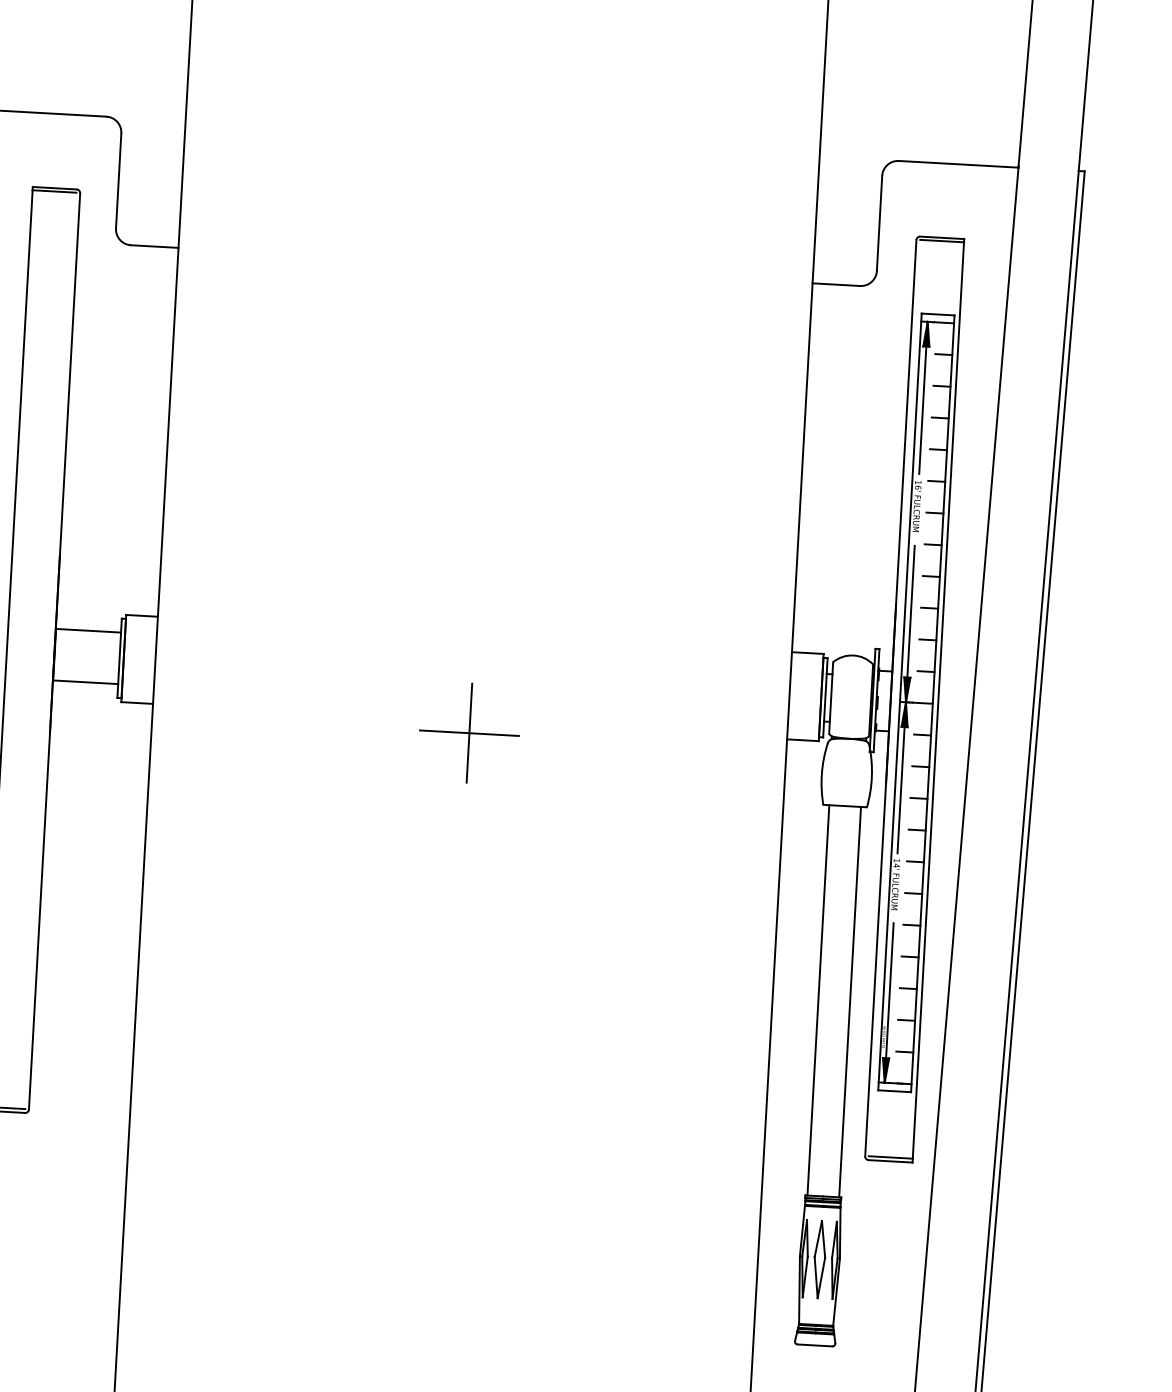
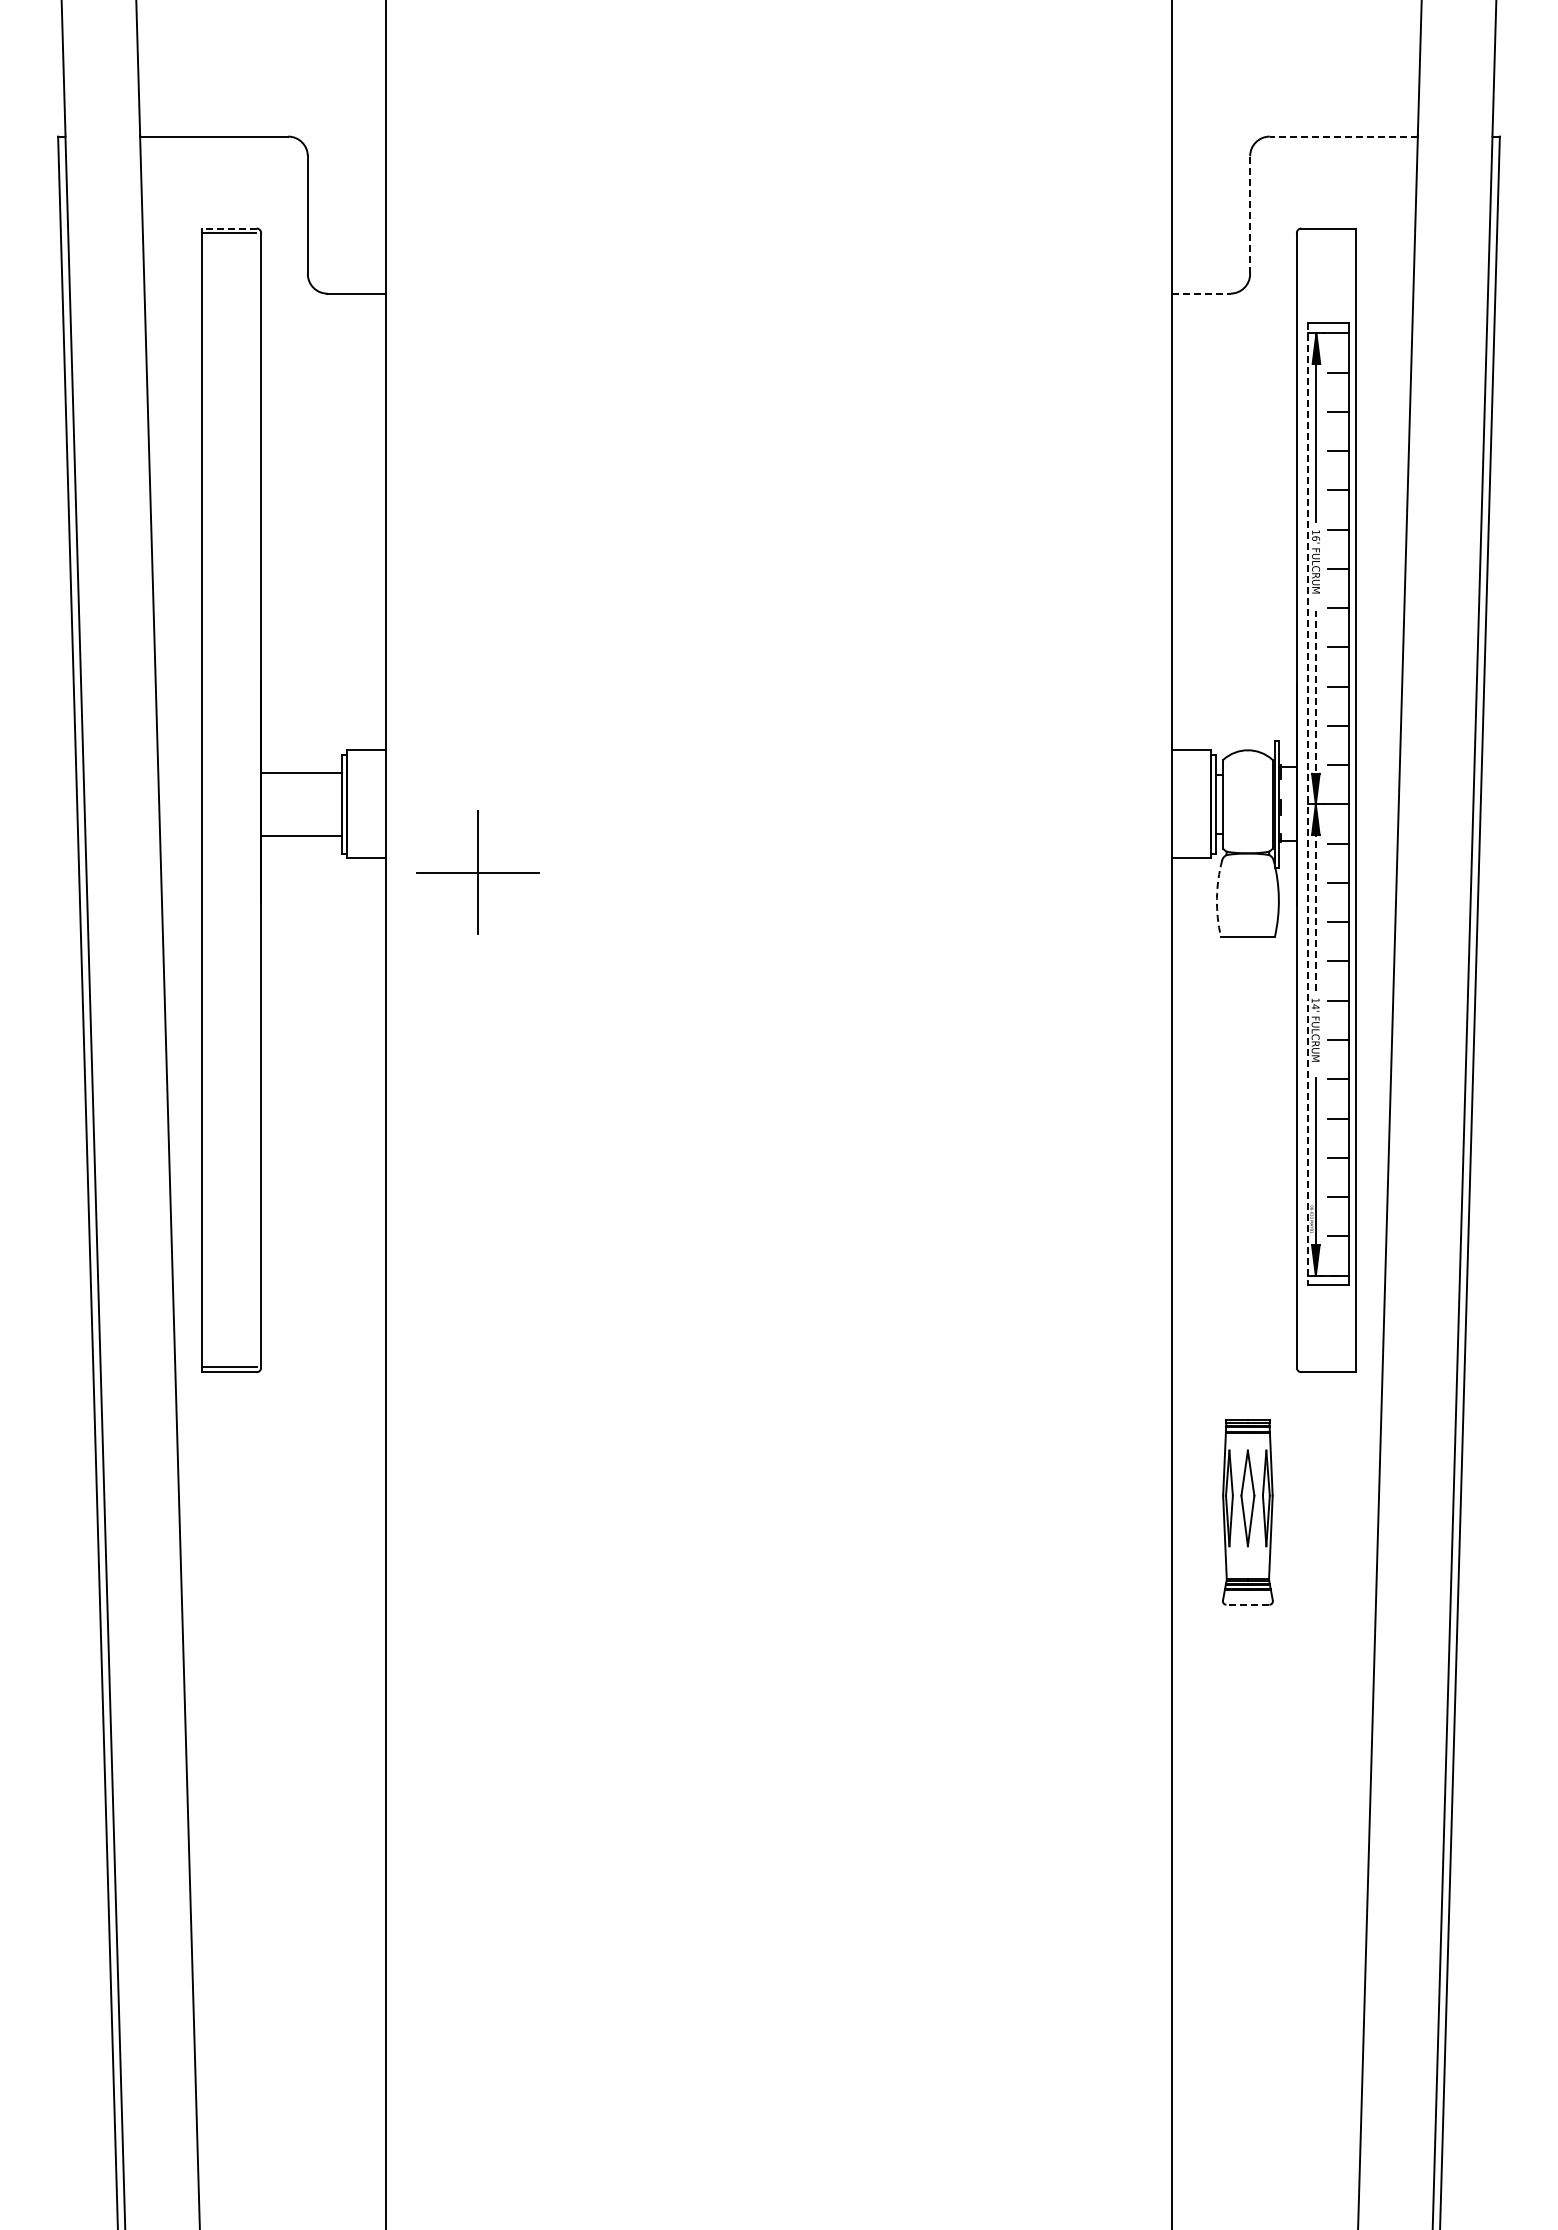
line: (958, 164) -> (1343, 136), solid -> dashed
line: (54, 188) -> (228, 228), solid -> dashed
line: (879, 223) -> (1250, 215), solid -> dashed
line: (942, 241) -> (1328, 232), removed
line: (836, 284) -> (1201, 293), solid -> dashed
line: (905, 699) -> (1315, 800), solid -> dashed
line: (900, 702) -> (1308, 804), solid -> dashed
part: (469, 732) -> (477, 872), moved
arc: (821, 773) -> (1216, 898), solid -> dashed
line: (818, 1000) -> (1228, 1178), removed
line: (850, 1002) -> (1267, 1178), removed
line: (890, 1157) -> (1328, 1367), removed
line: (814, 1345) -> (1247, 1604), solid -> dashed

